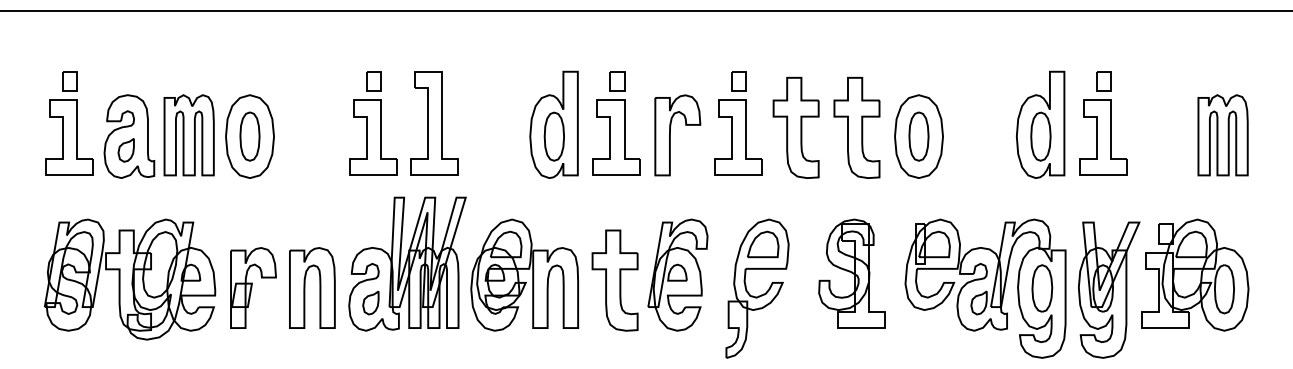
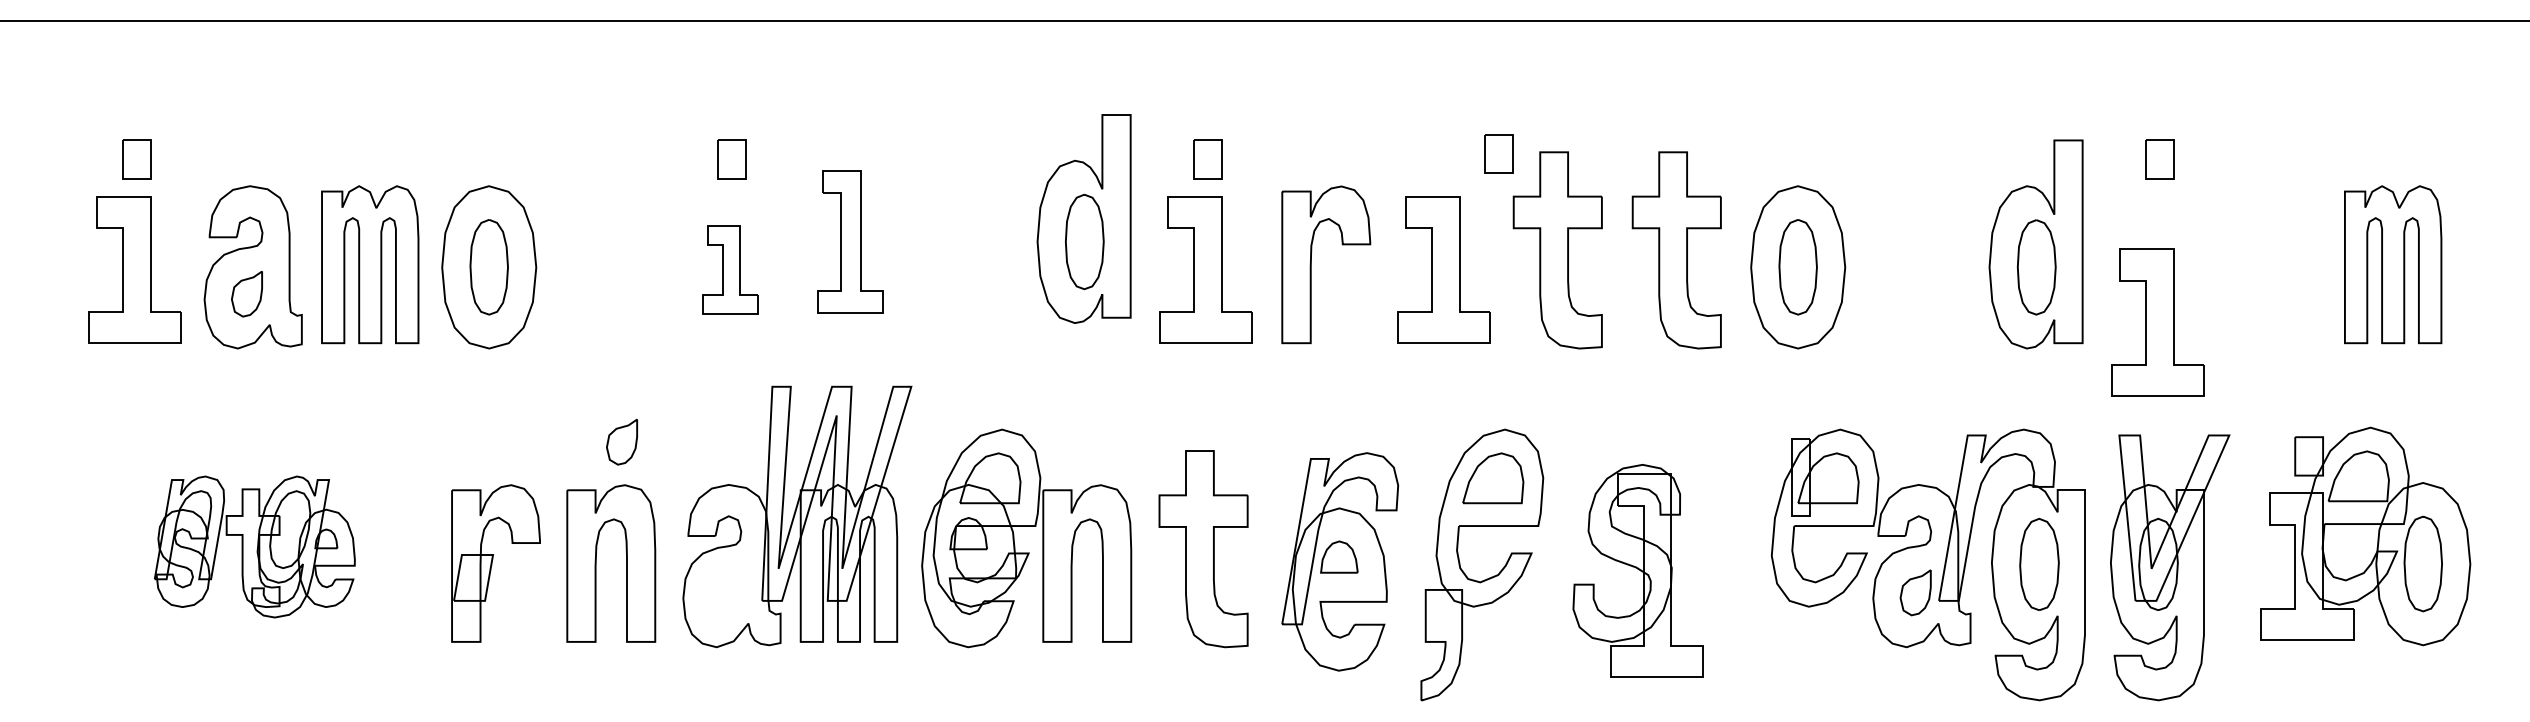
part: (738, 81) -> (1497, 153), moved
part: (434, 123) -> (850, 241), size x0.7
part: (553, 124) -> (1083, 218), moved
part: (373, 137) -> (730, 269), size x0.6
part: (1103, 137) -> (2159, 321), moved
part: (851, 273) -> (1636, 570), moved
part: (677, 274) -> (1339, 560), moved
part: (1195, 274) -> (2366, 535), moved
part: (130, 279) -> (255, 546), size x0.6
part: (370, 302) -> (621, 441), moved

